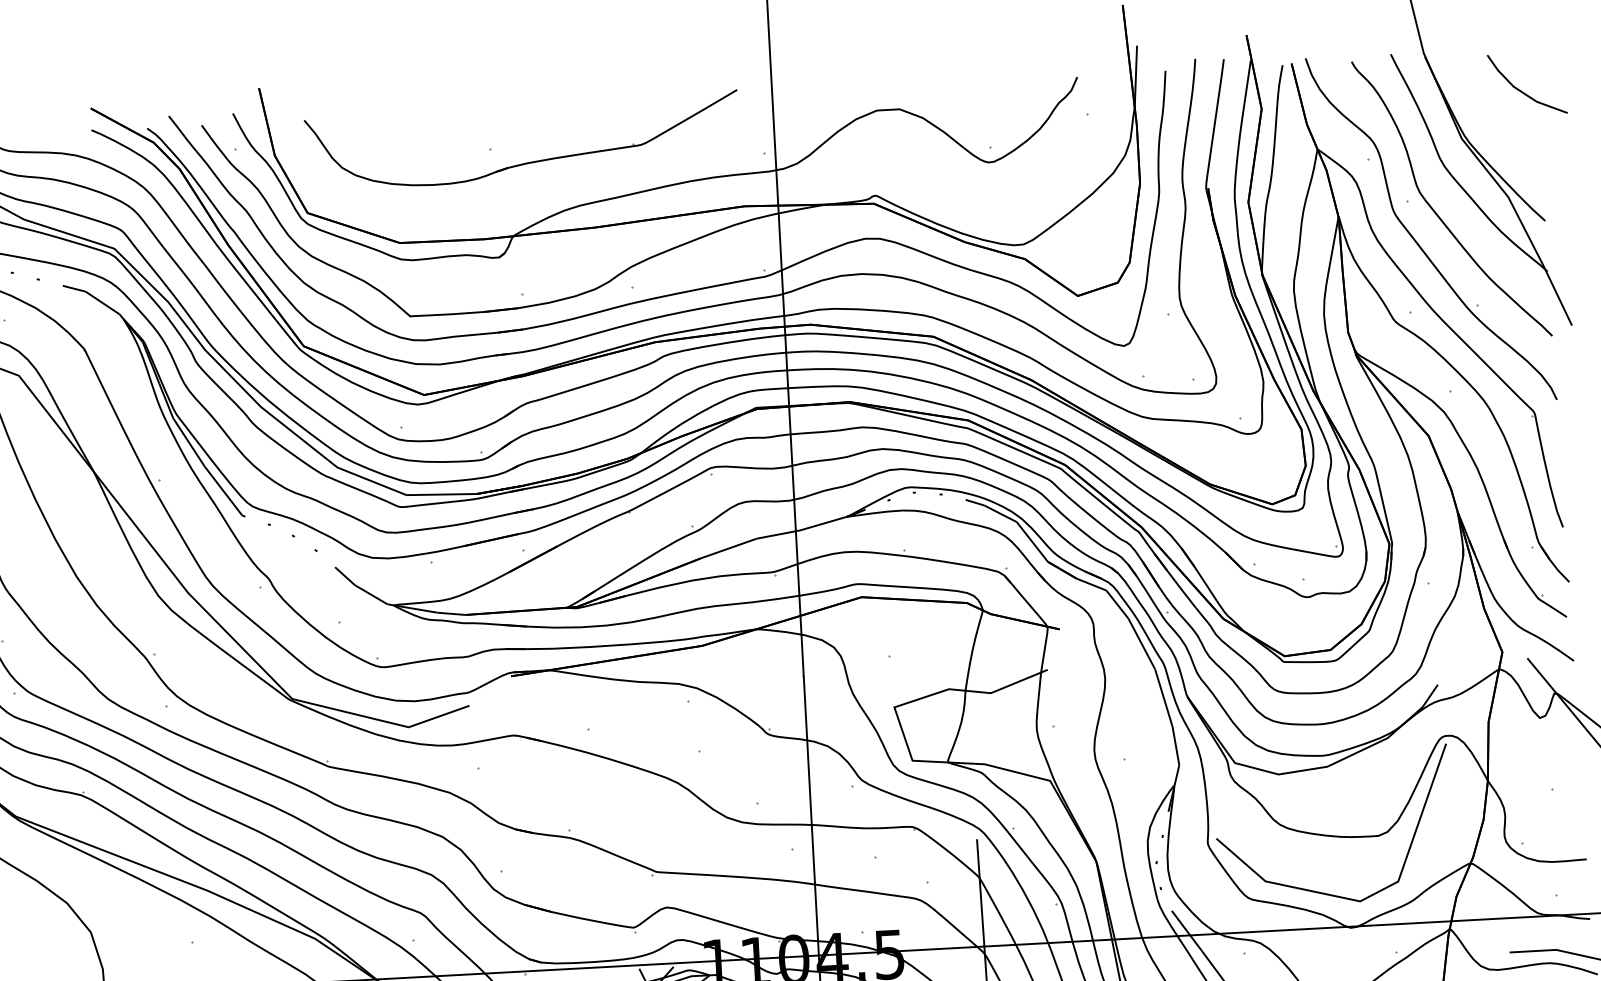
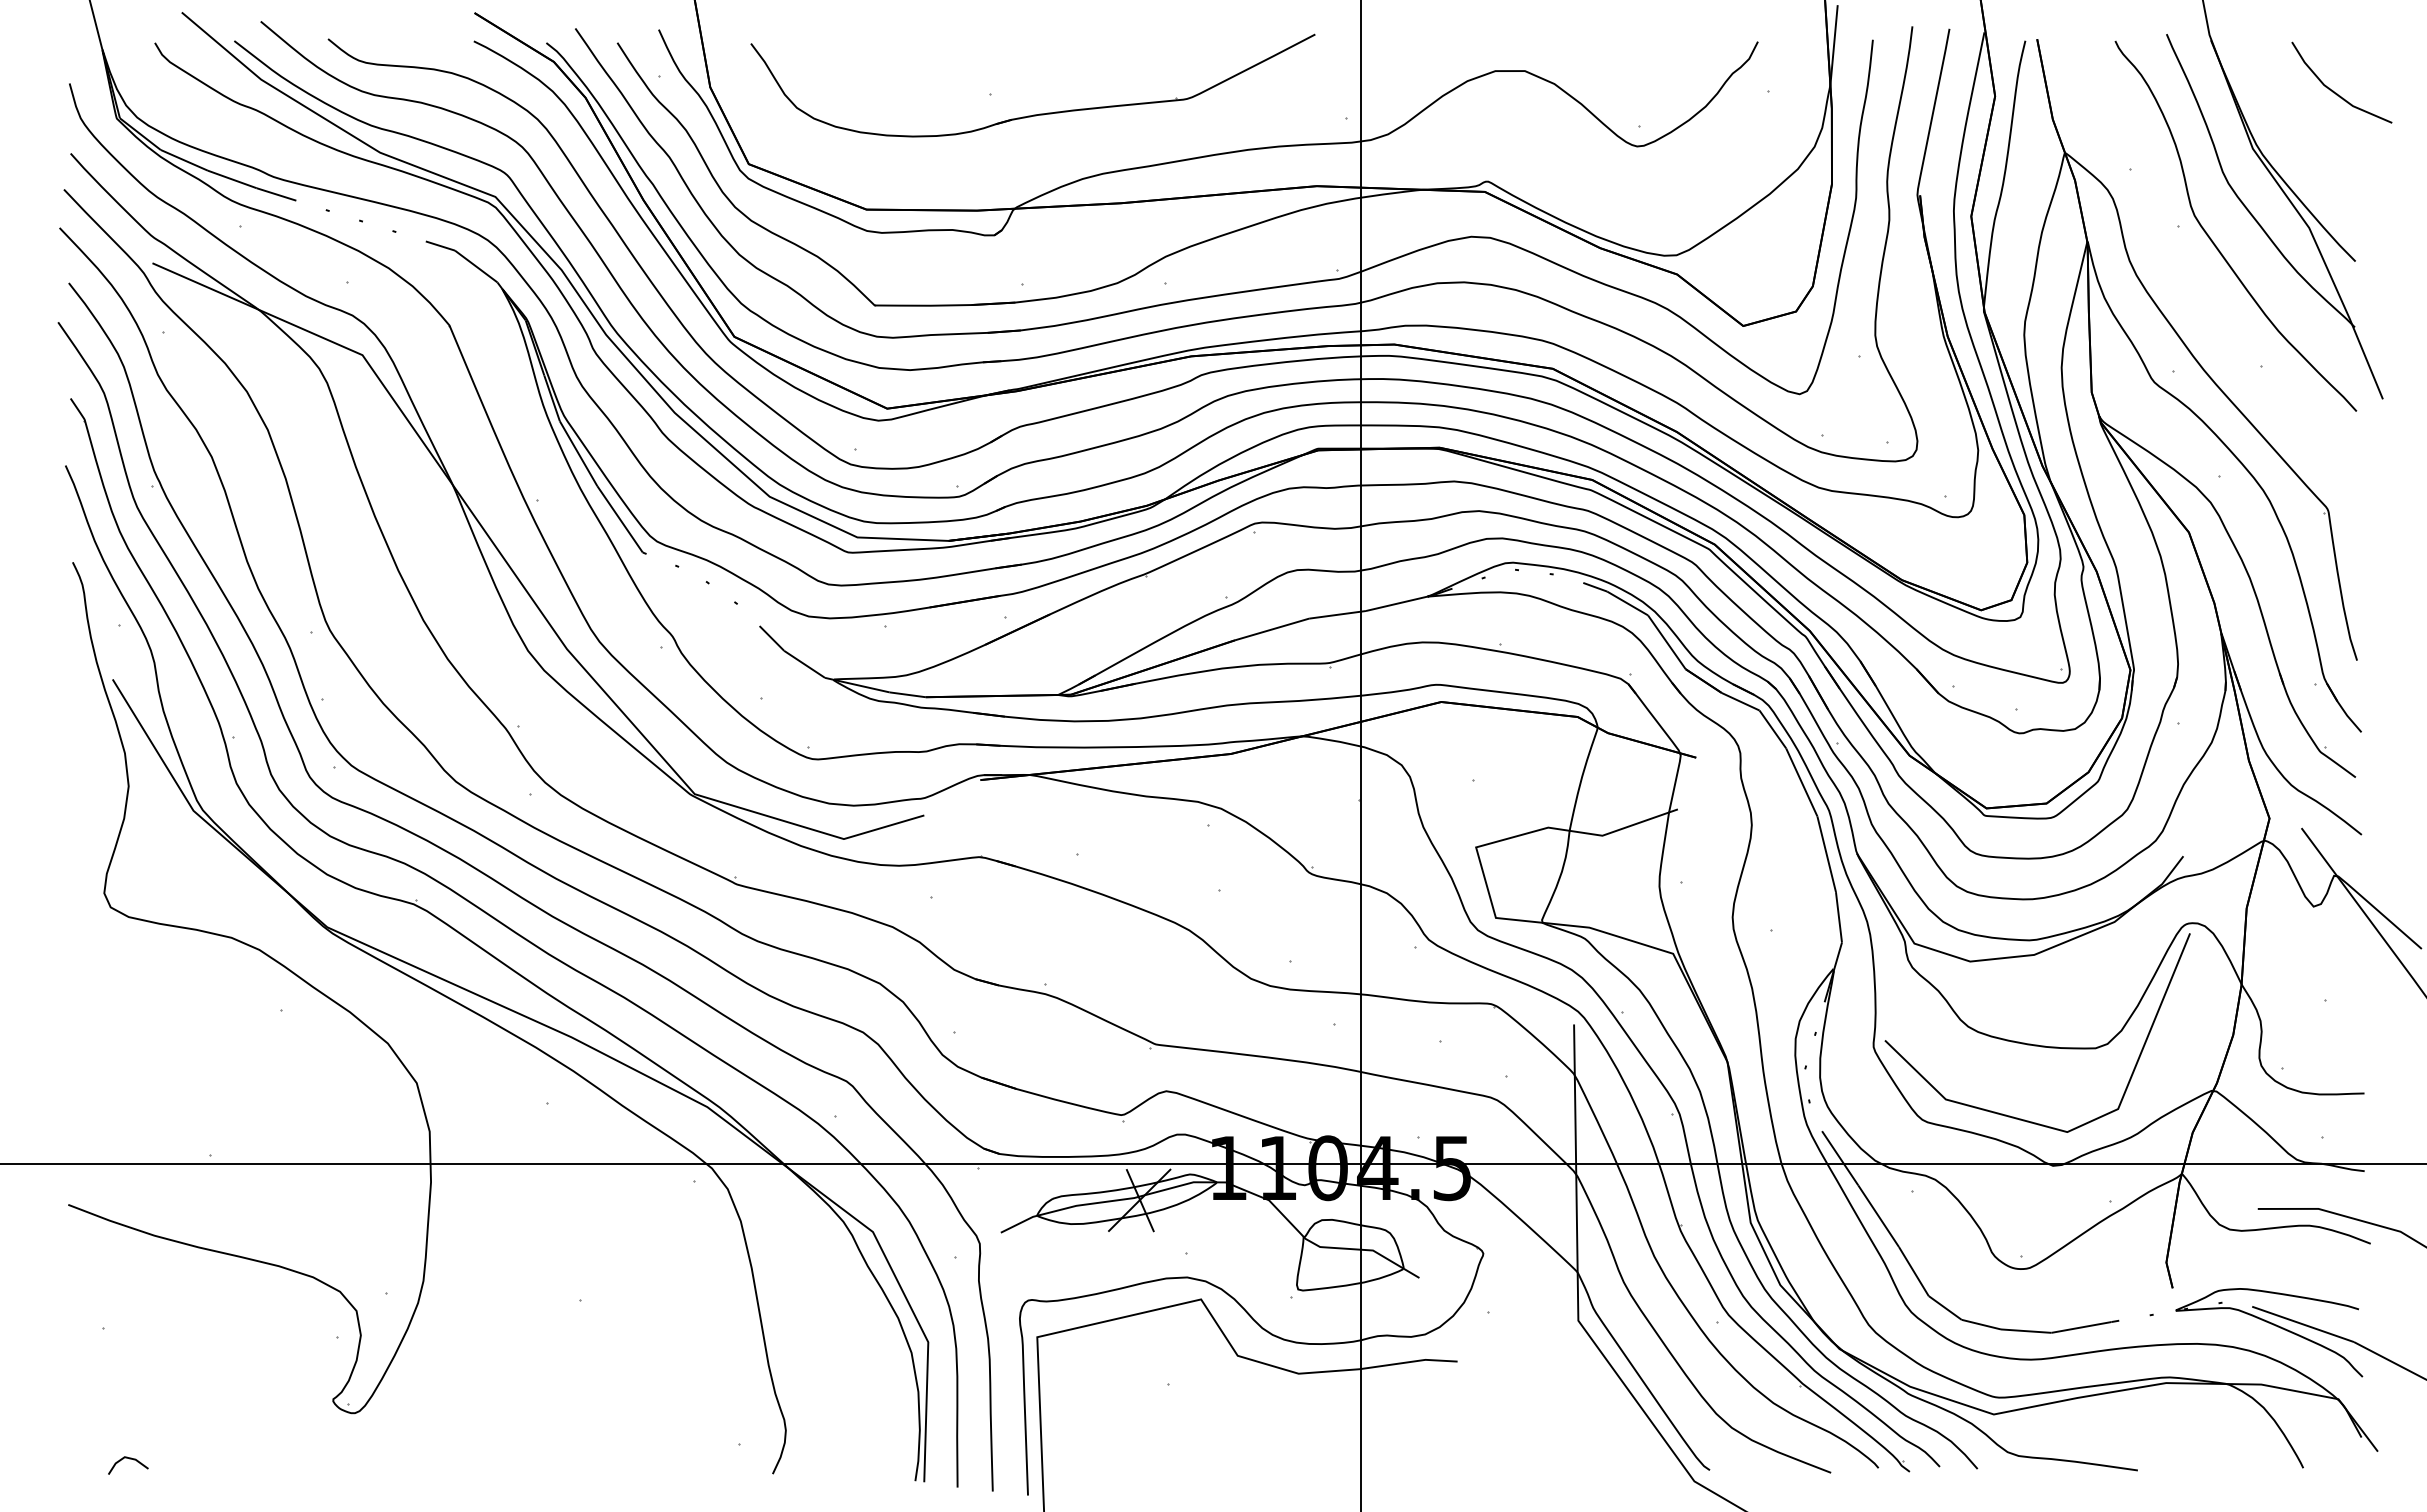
curve: (1415, 239) -> (2185, 276), removed

